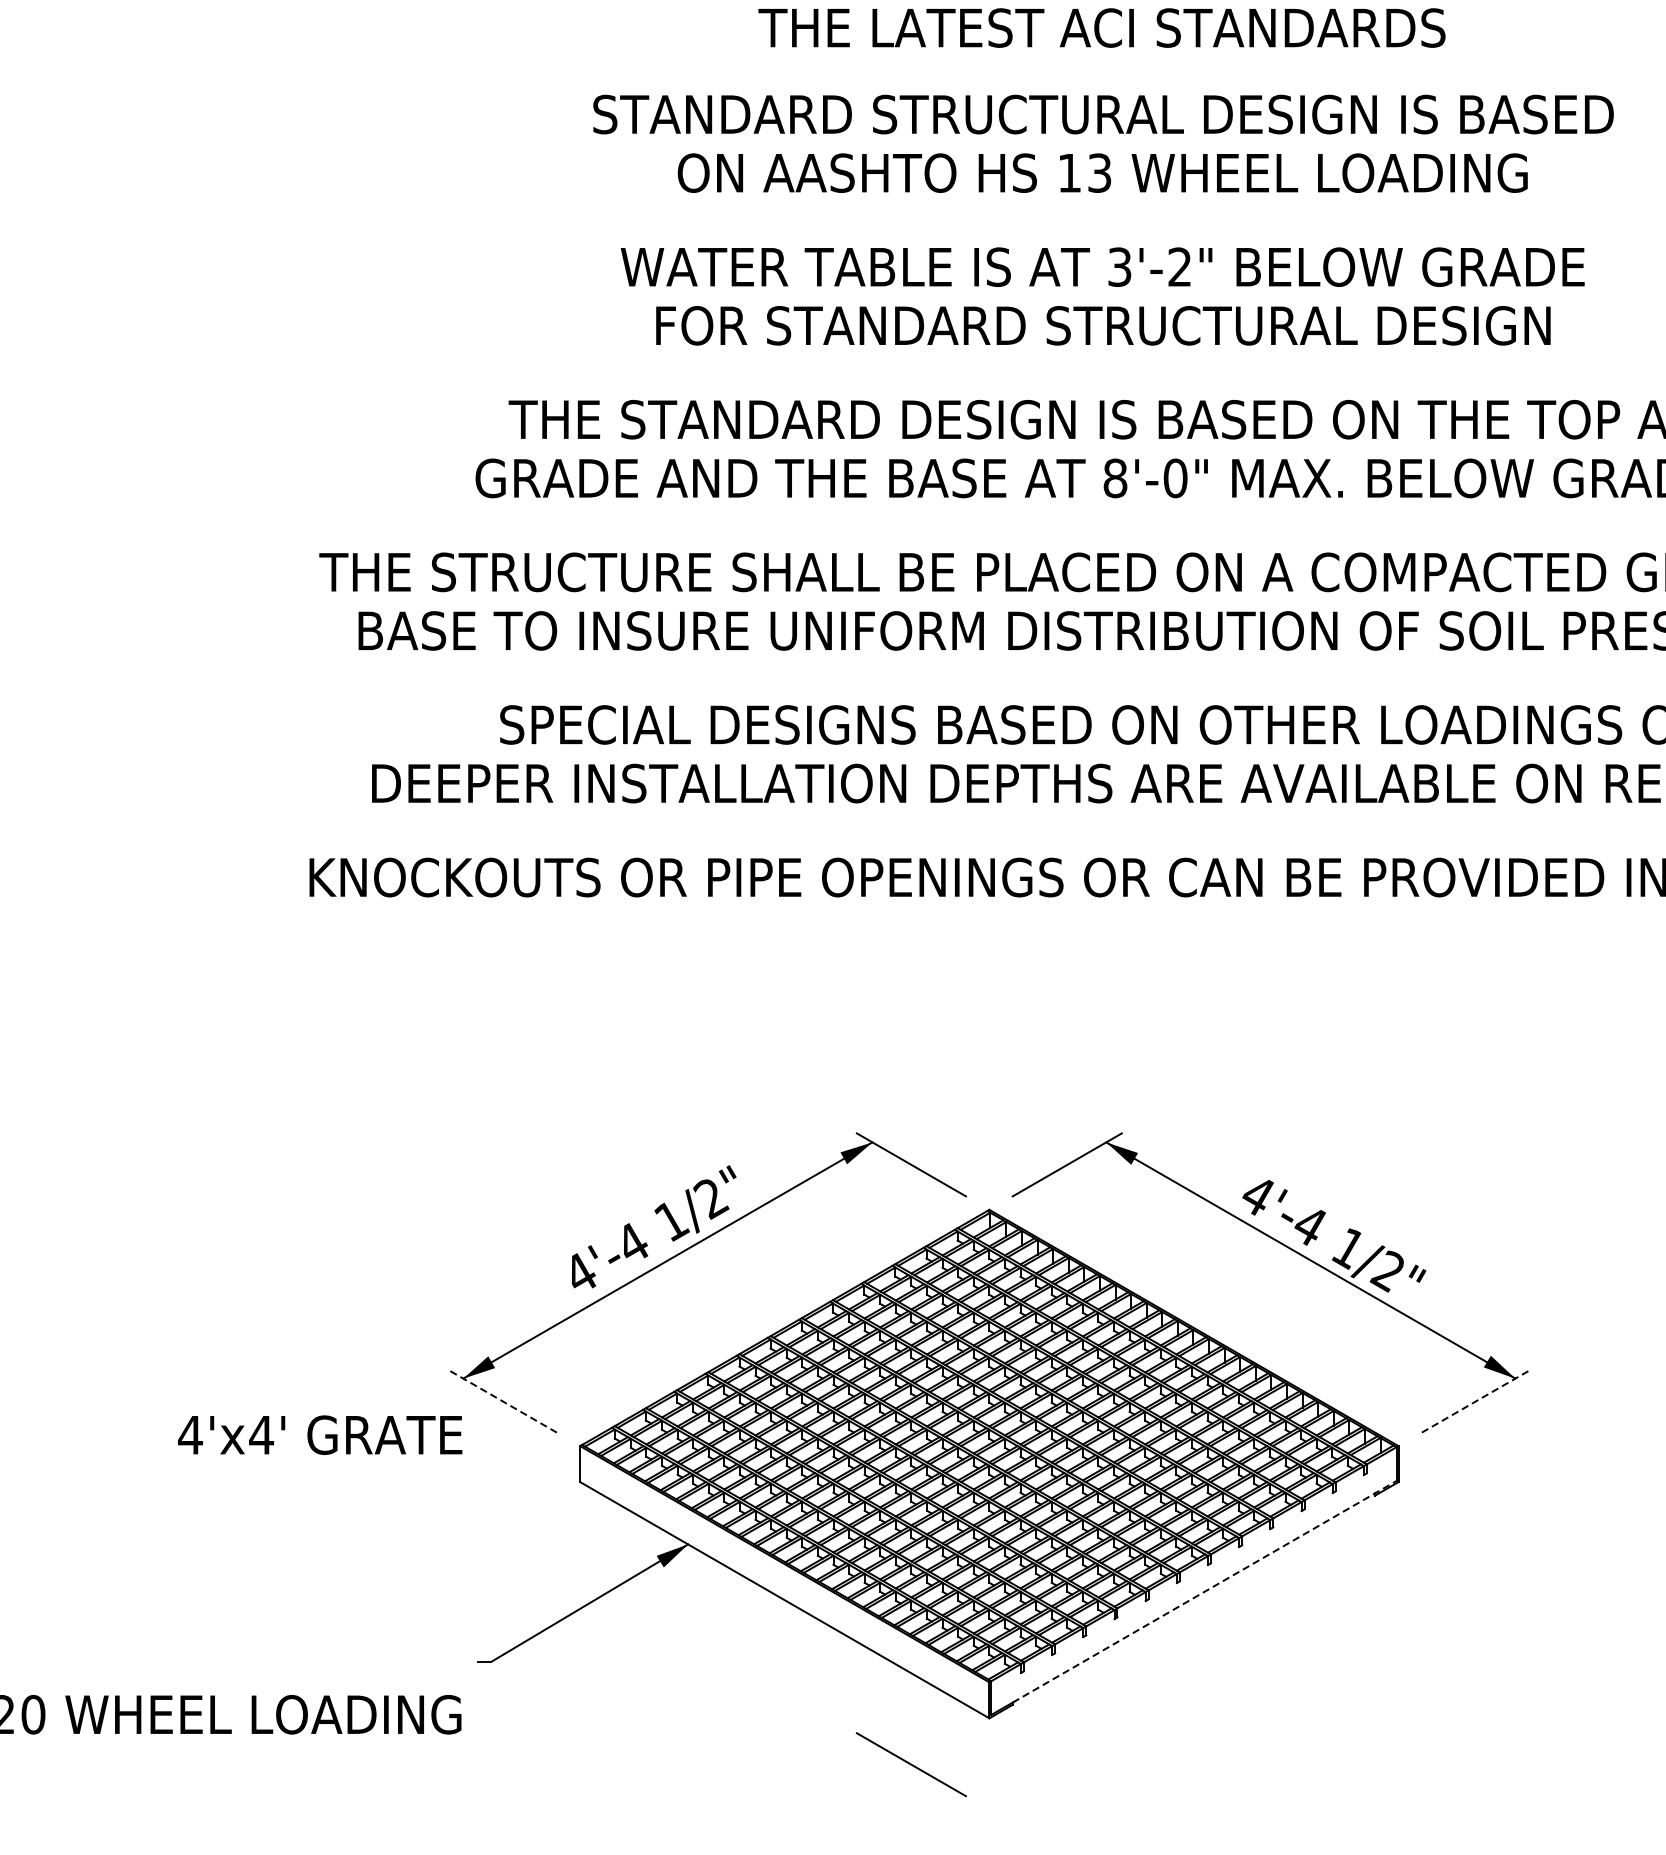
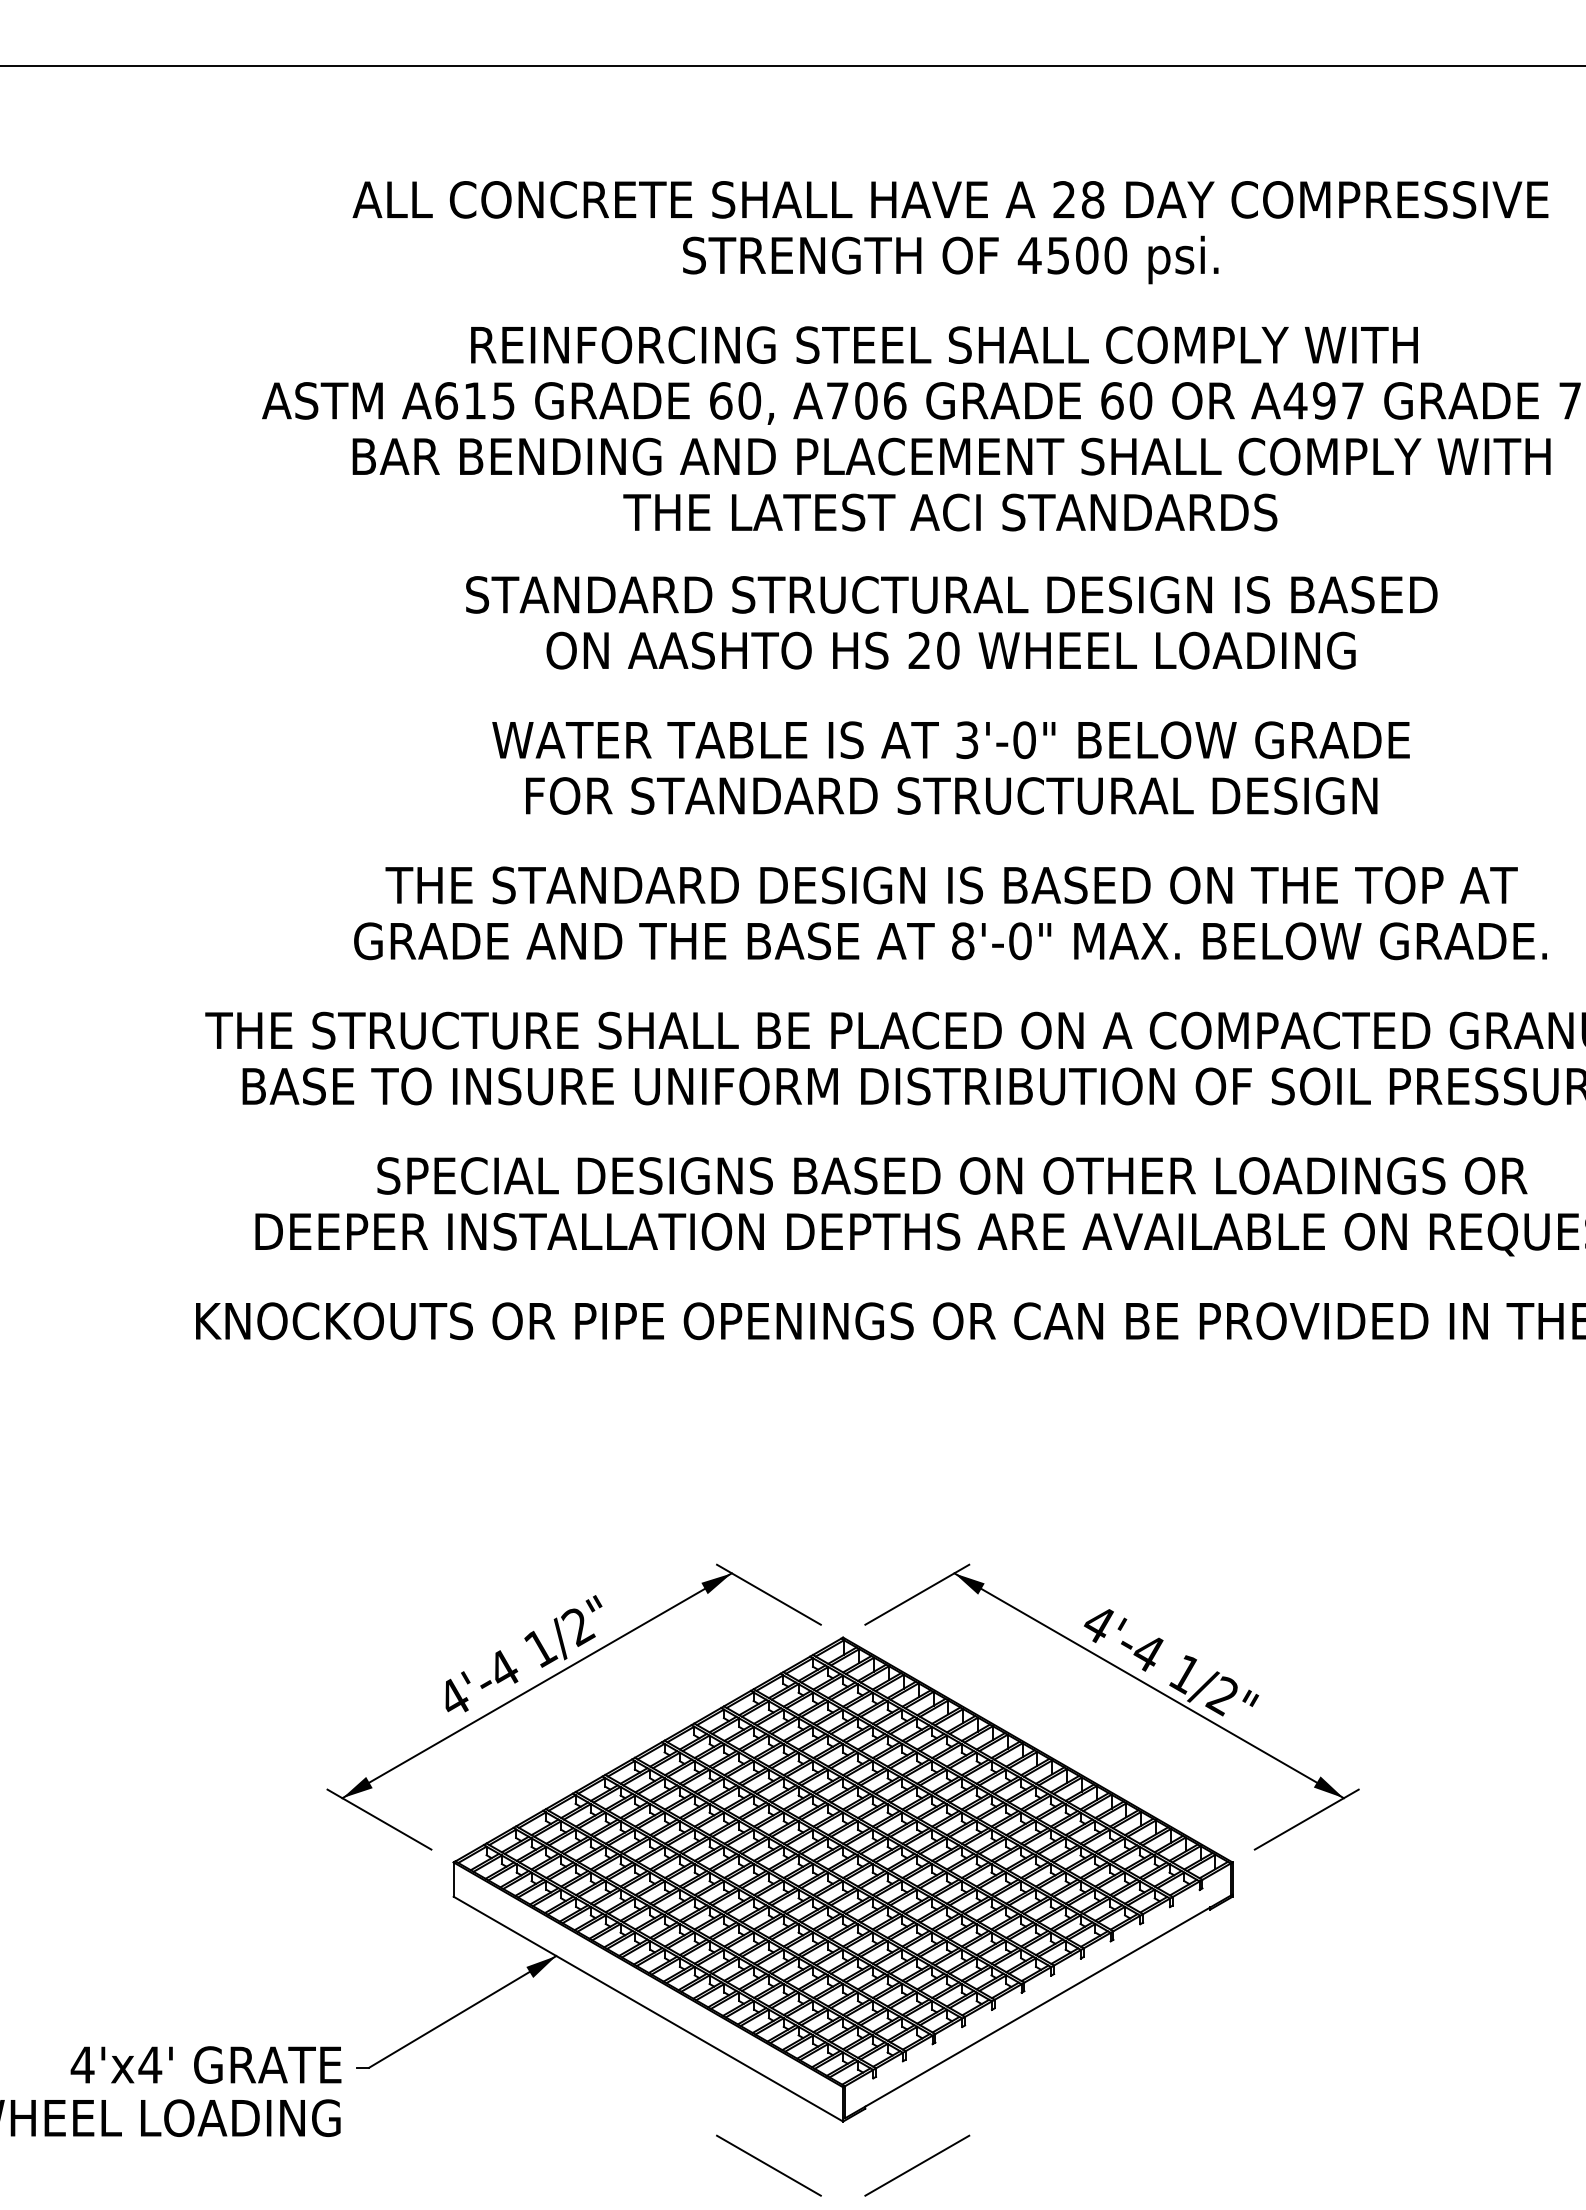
text: (1084, 172) -> (933, 650), 13 -> 20
text: (1179, 267) -> (1024, 740), 3'-2" -> 3'-0"
line: (502, 1400) -> (379, 1819), dashed -> solid
line: (1476, 1400) -> (1306, 1819), dashed -> solid
text: (319, 1434) -> (205, 2064), moved
line: (1206, 1591) -> (1049, 2000), dashed -> solid
line: (1067, 1764) -> (917, 2165), added

